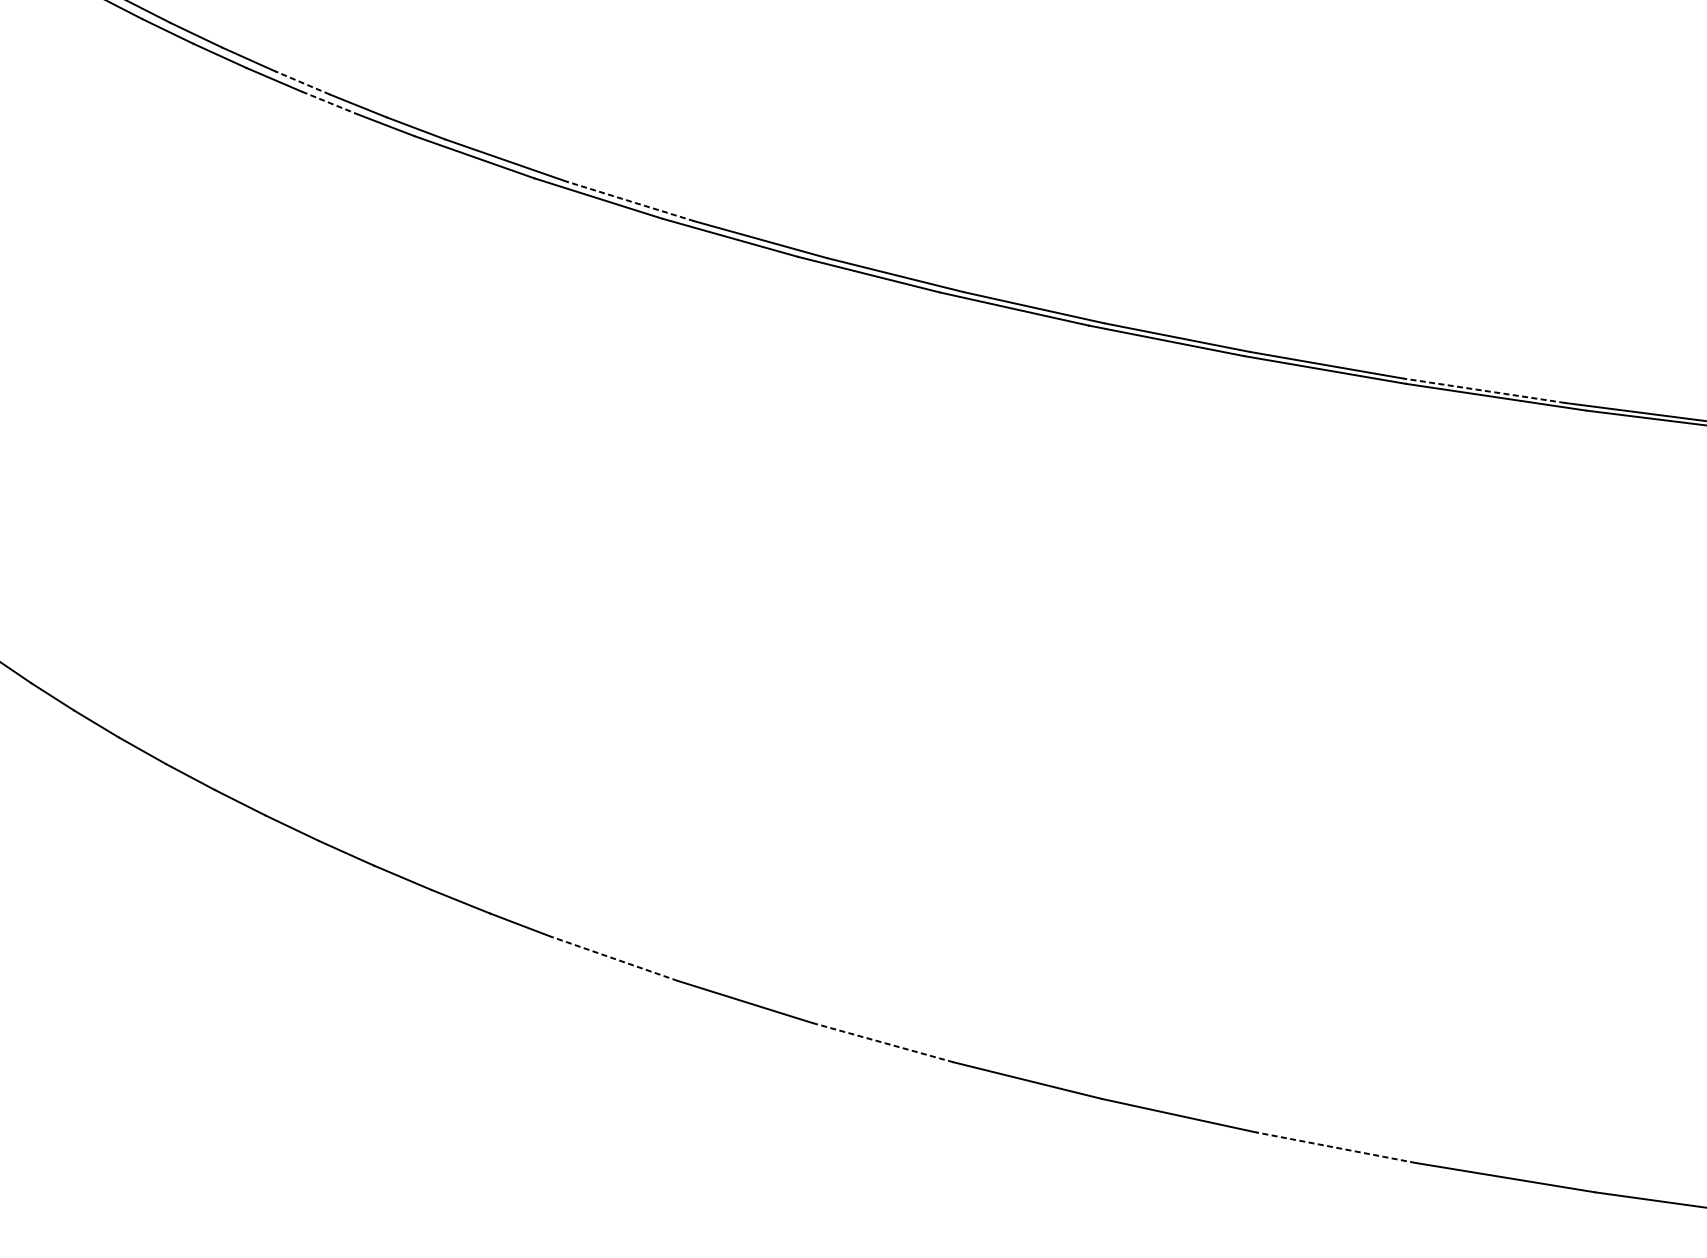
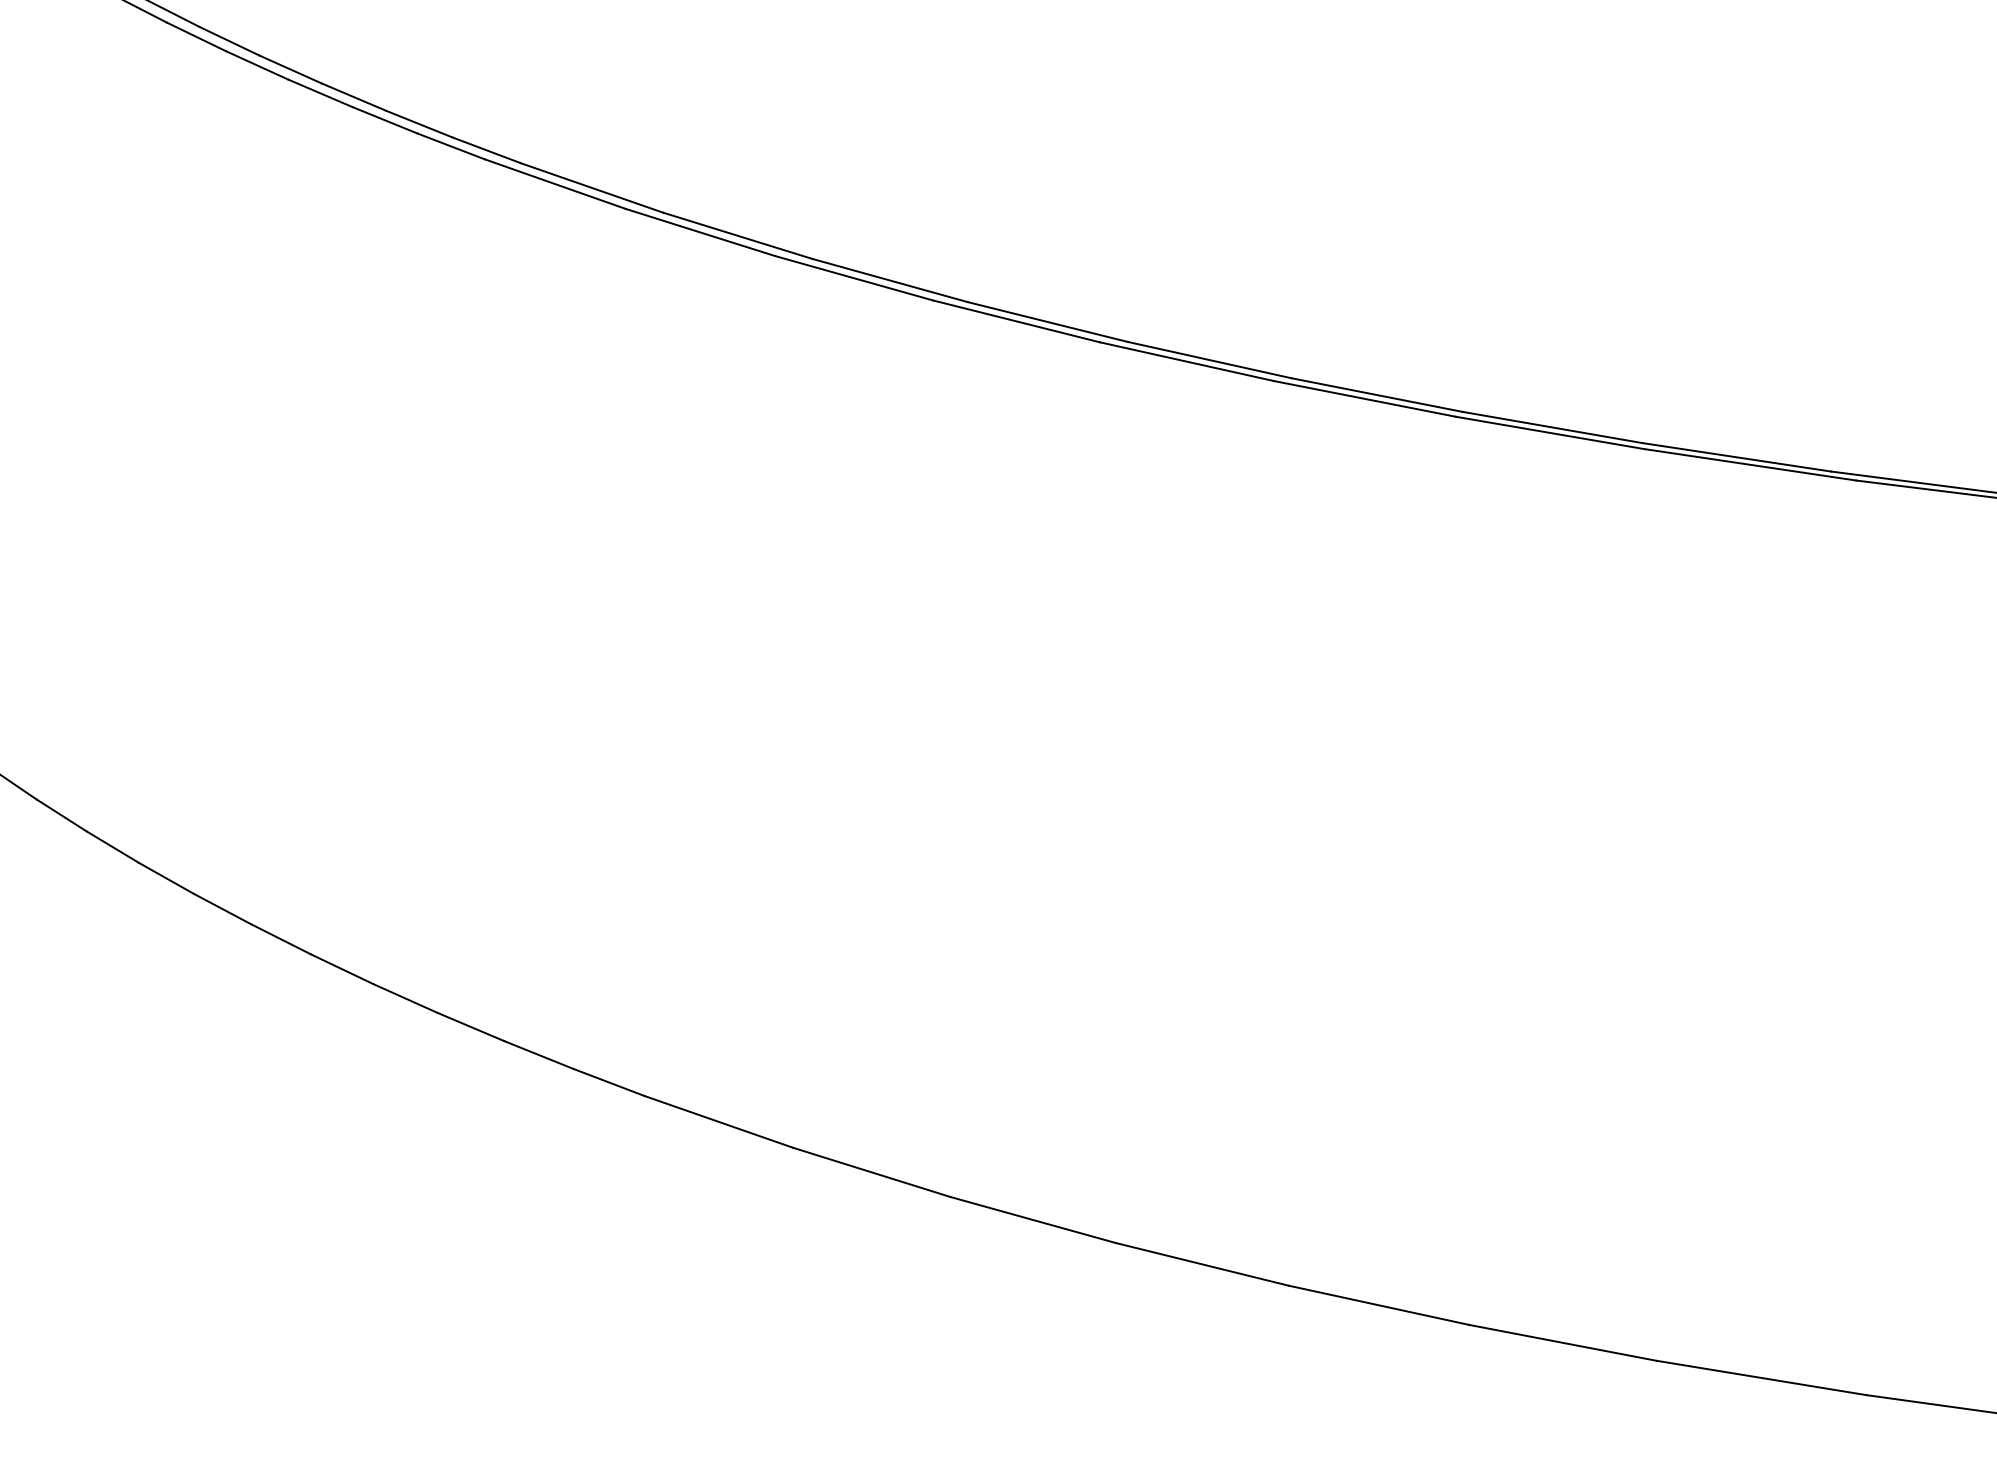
line: (302, 83) -> (353, 97), dashed -> solid
line: (329, 102) -> (385, 120), dashed -> solid
line: (630, 201) -> (737, 235), dashed -> solid
line: (1484, 390) -> (1736, 457), dashed -> solid
line: (614, 958) -> (718, 1121), dashed -> solid
line: (883, 1043) -> (1033, 1220), dashed -> solid
line: (1335, 1147) -> (1562, 1342), dashed -> solid

